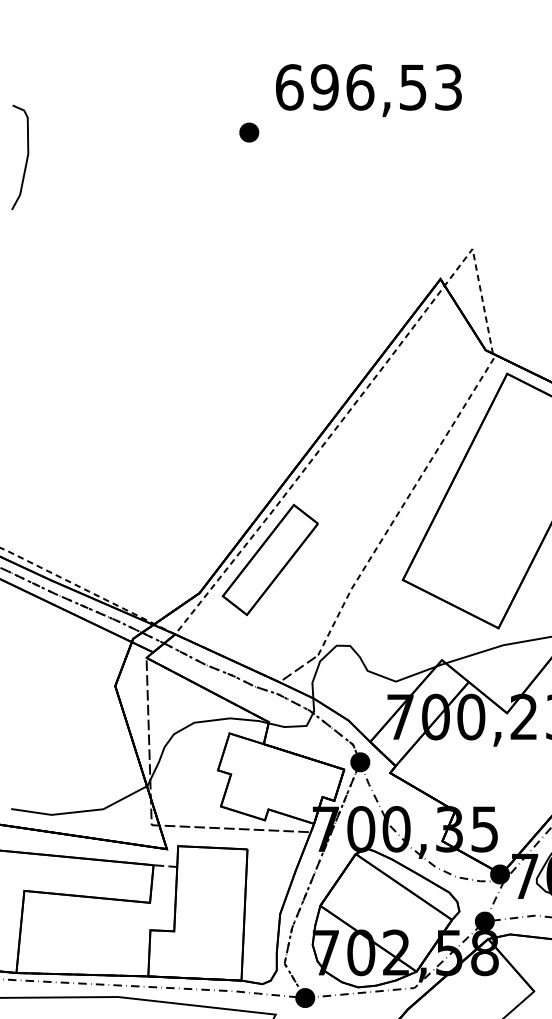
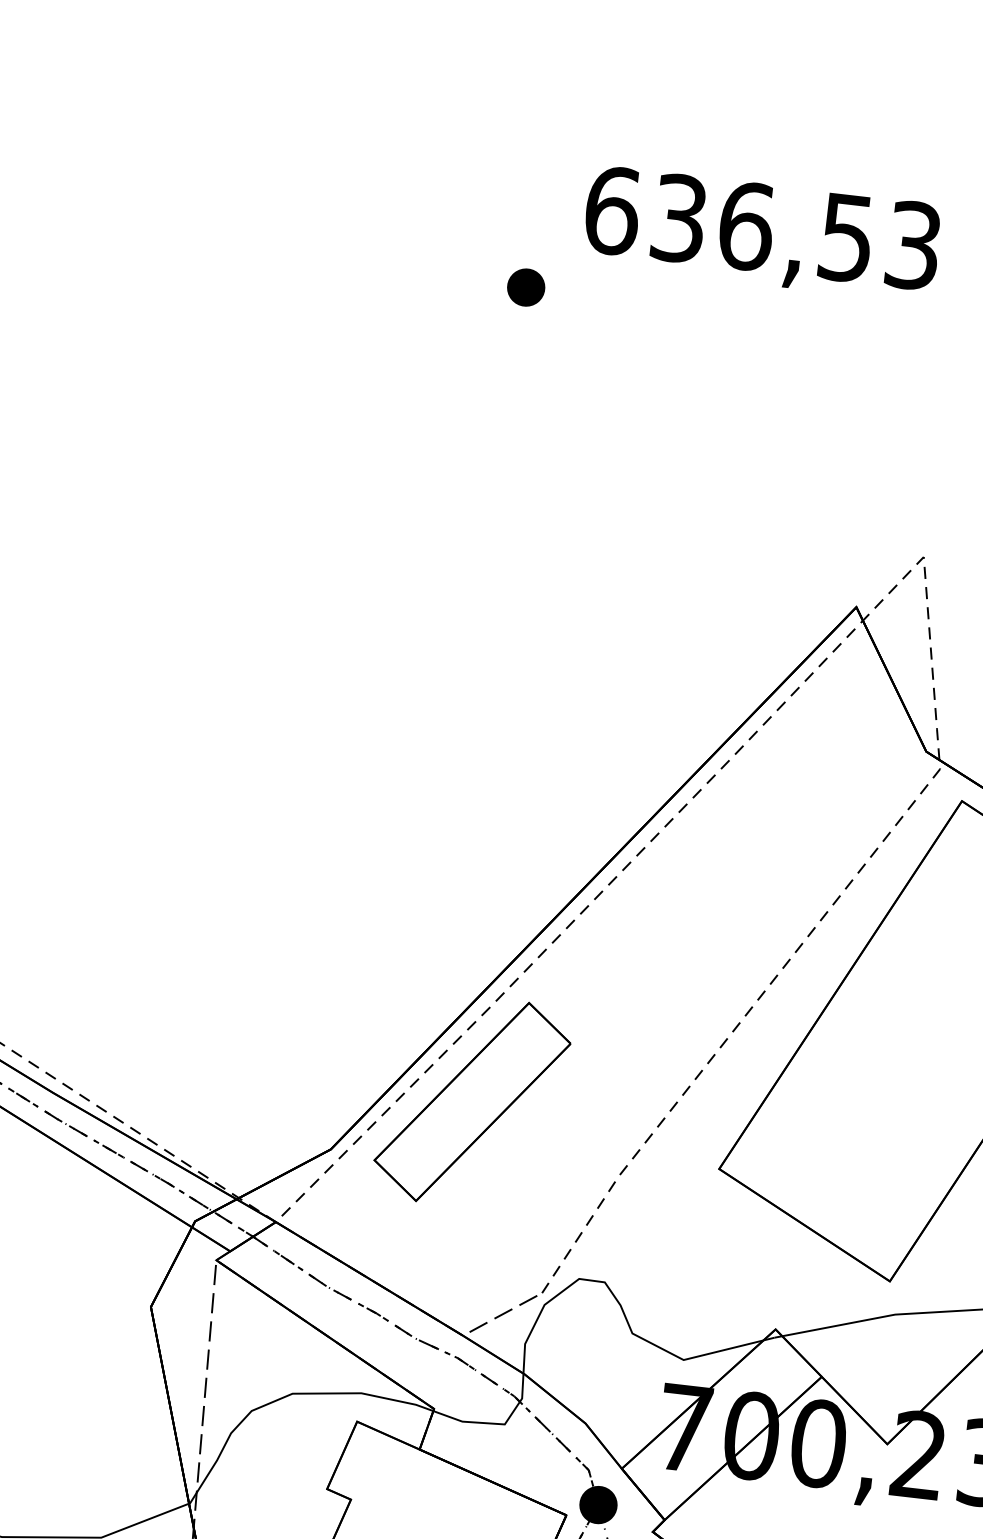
text: (324, 87) -> (678, 218), 696,53 -> 636,53
curve: (26, 157) -> (98, 285), removed

